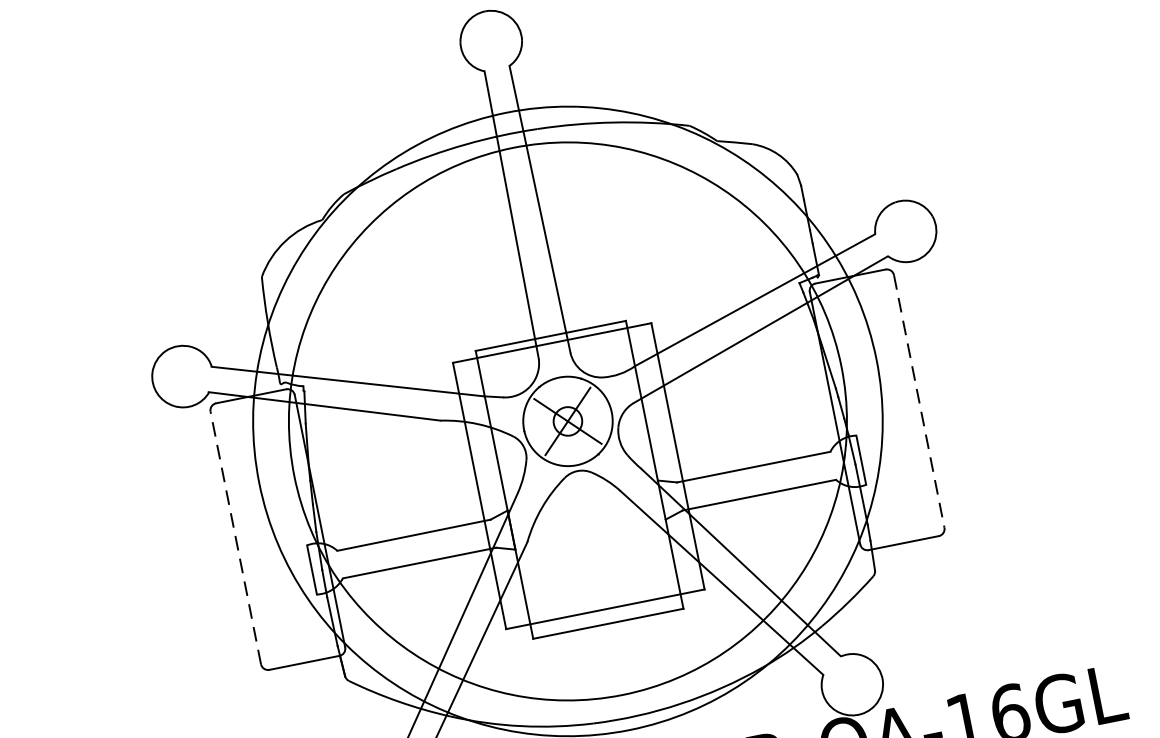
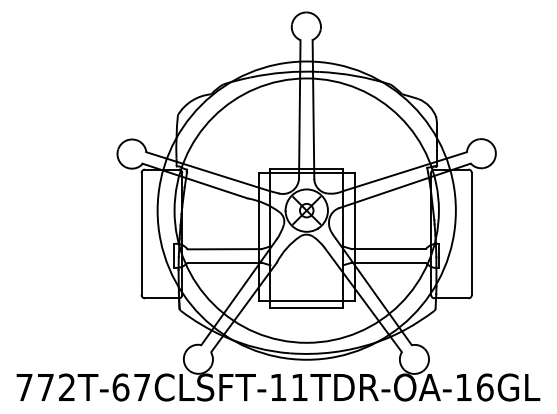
line: (918, 402) -> (471, 234), dashed -> solid
line: (235, 537) -> (141, 233), dashed -> solid

